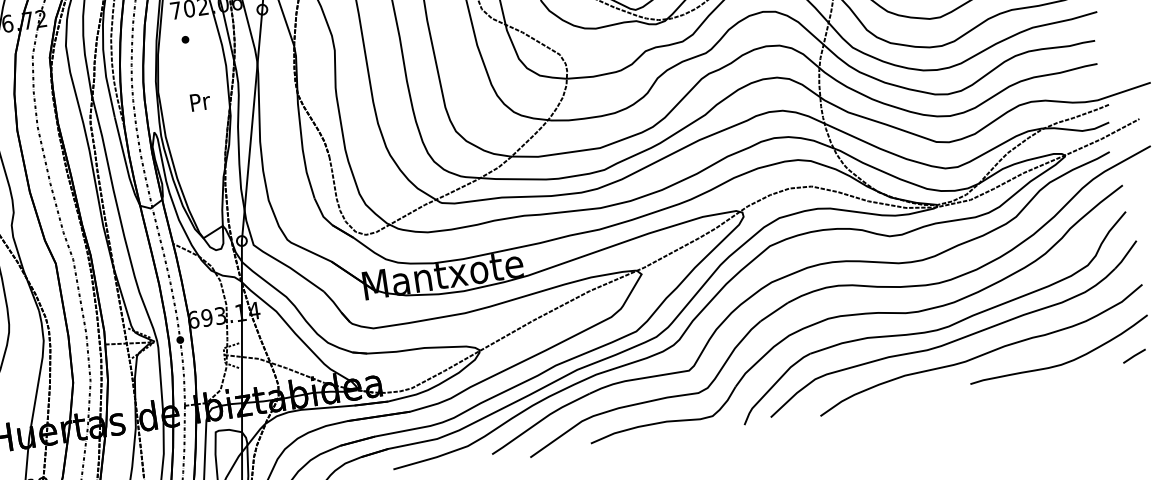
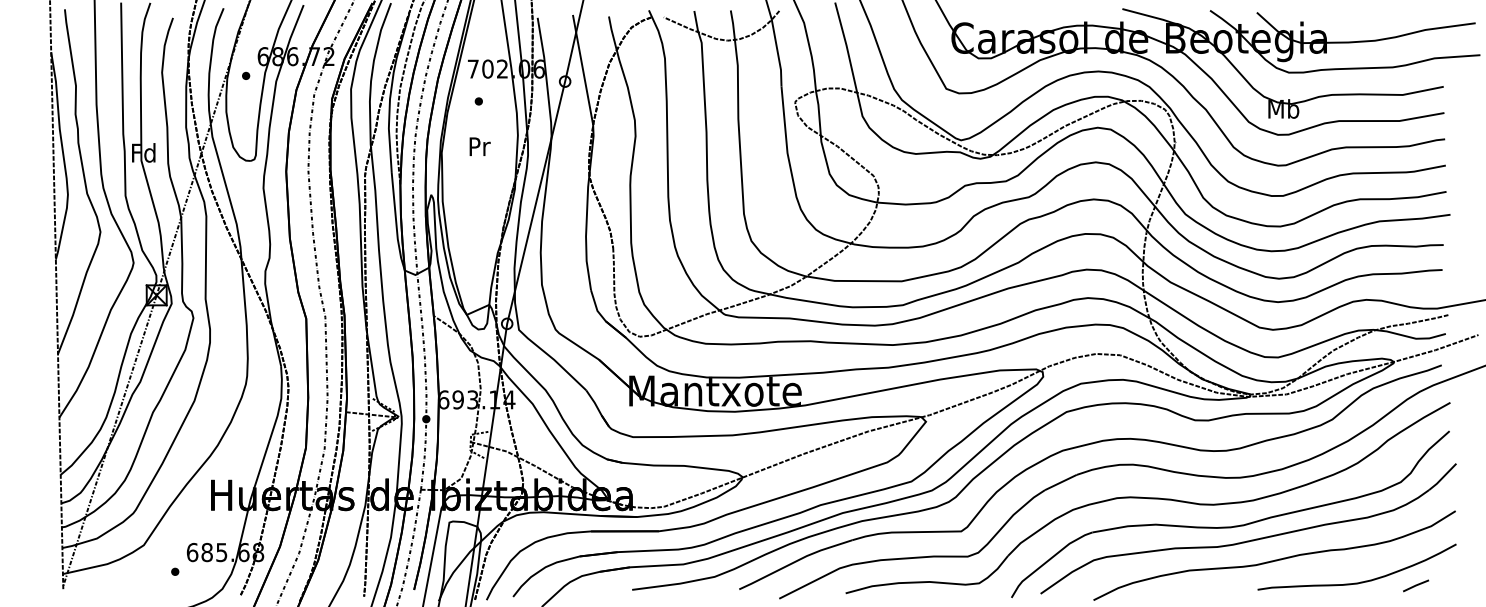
text: (199, 101) -> (479, 146), moved
line: (1134, 355) -> (1416, 585), moved

